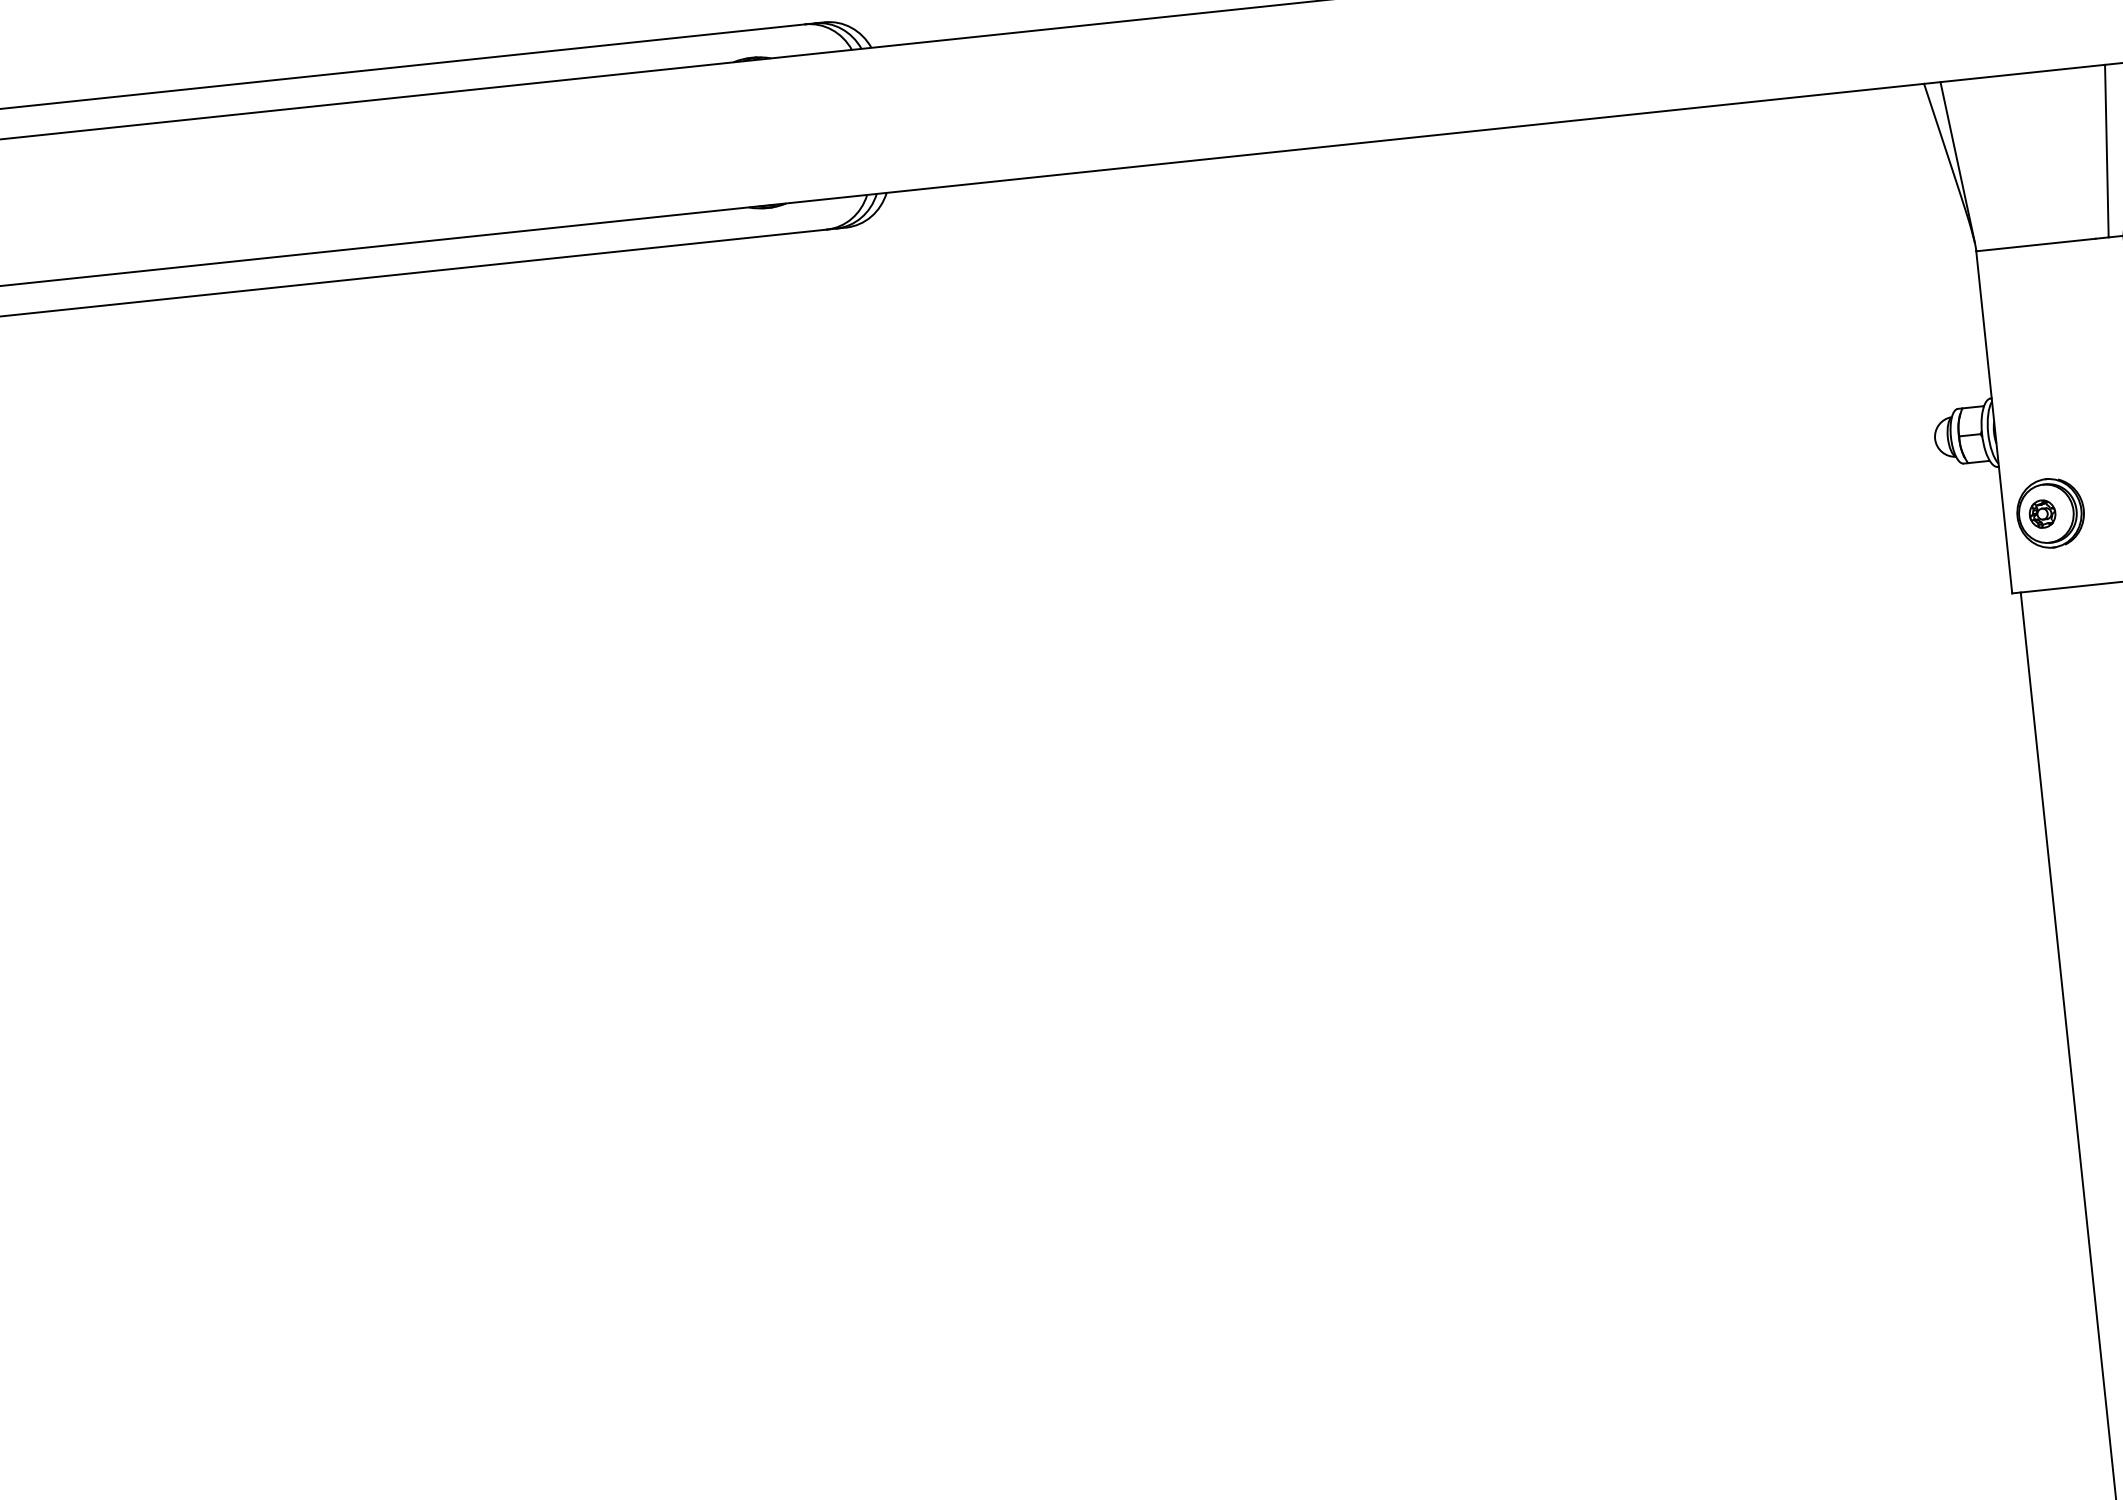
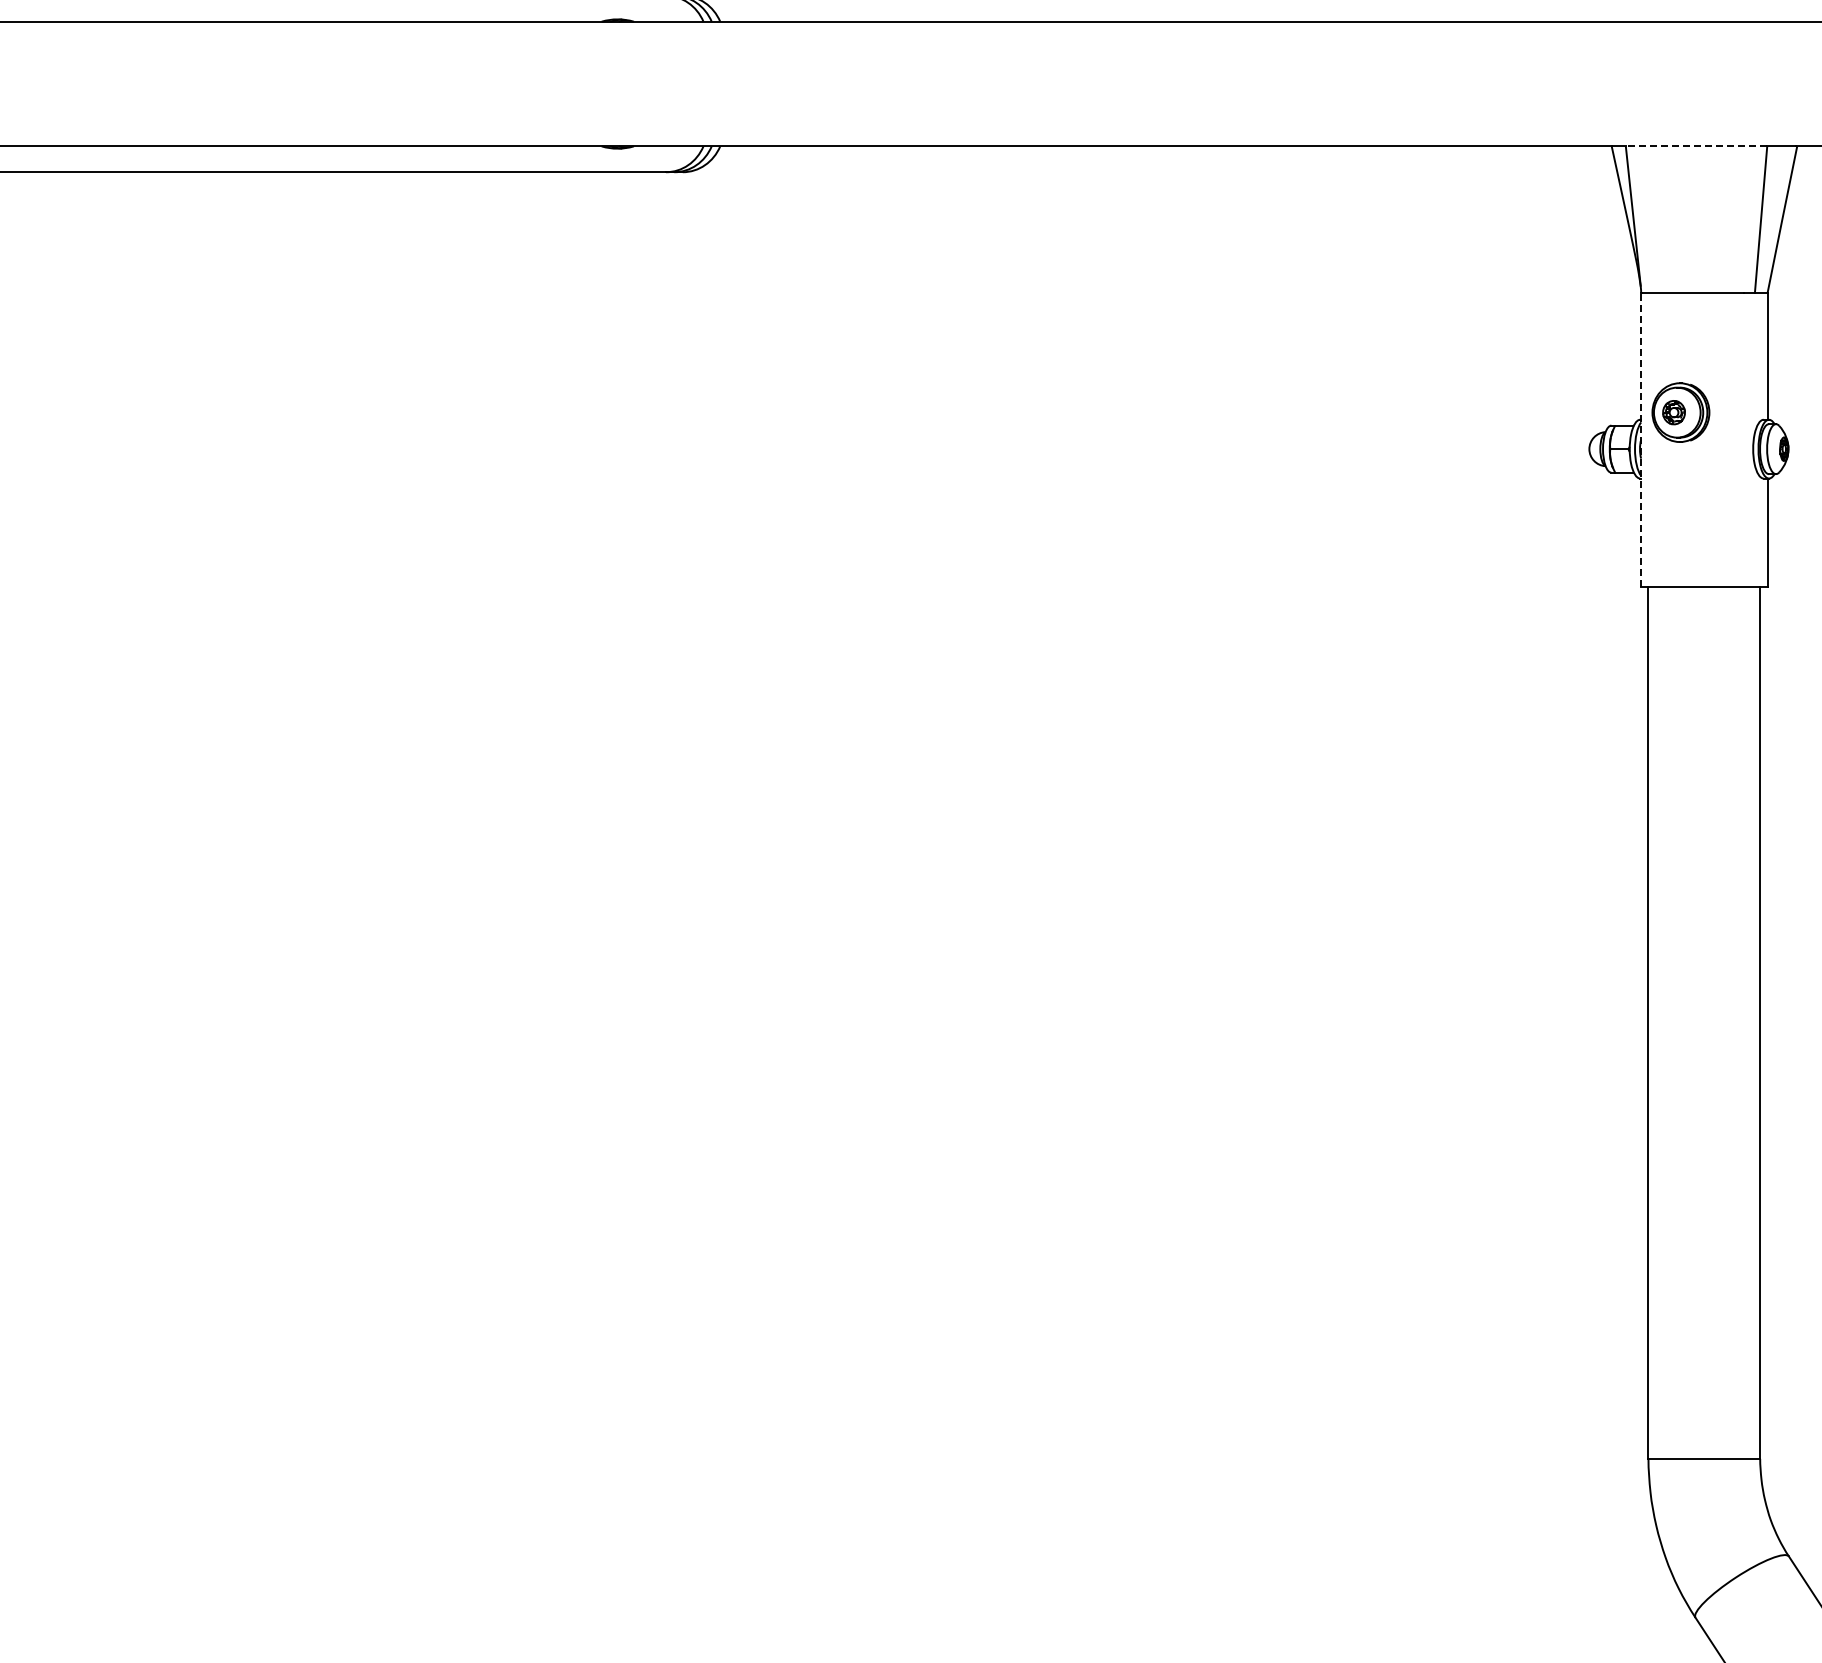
line: (2022, 73) -> (1696, 146), solid -> dashed
line: (1994, 422) -> (1641, 440), solid -> dashed
part: (2050, 513) -> (1680, 412), moved

